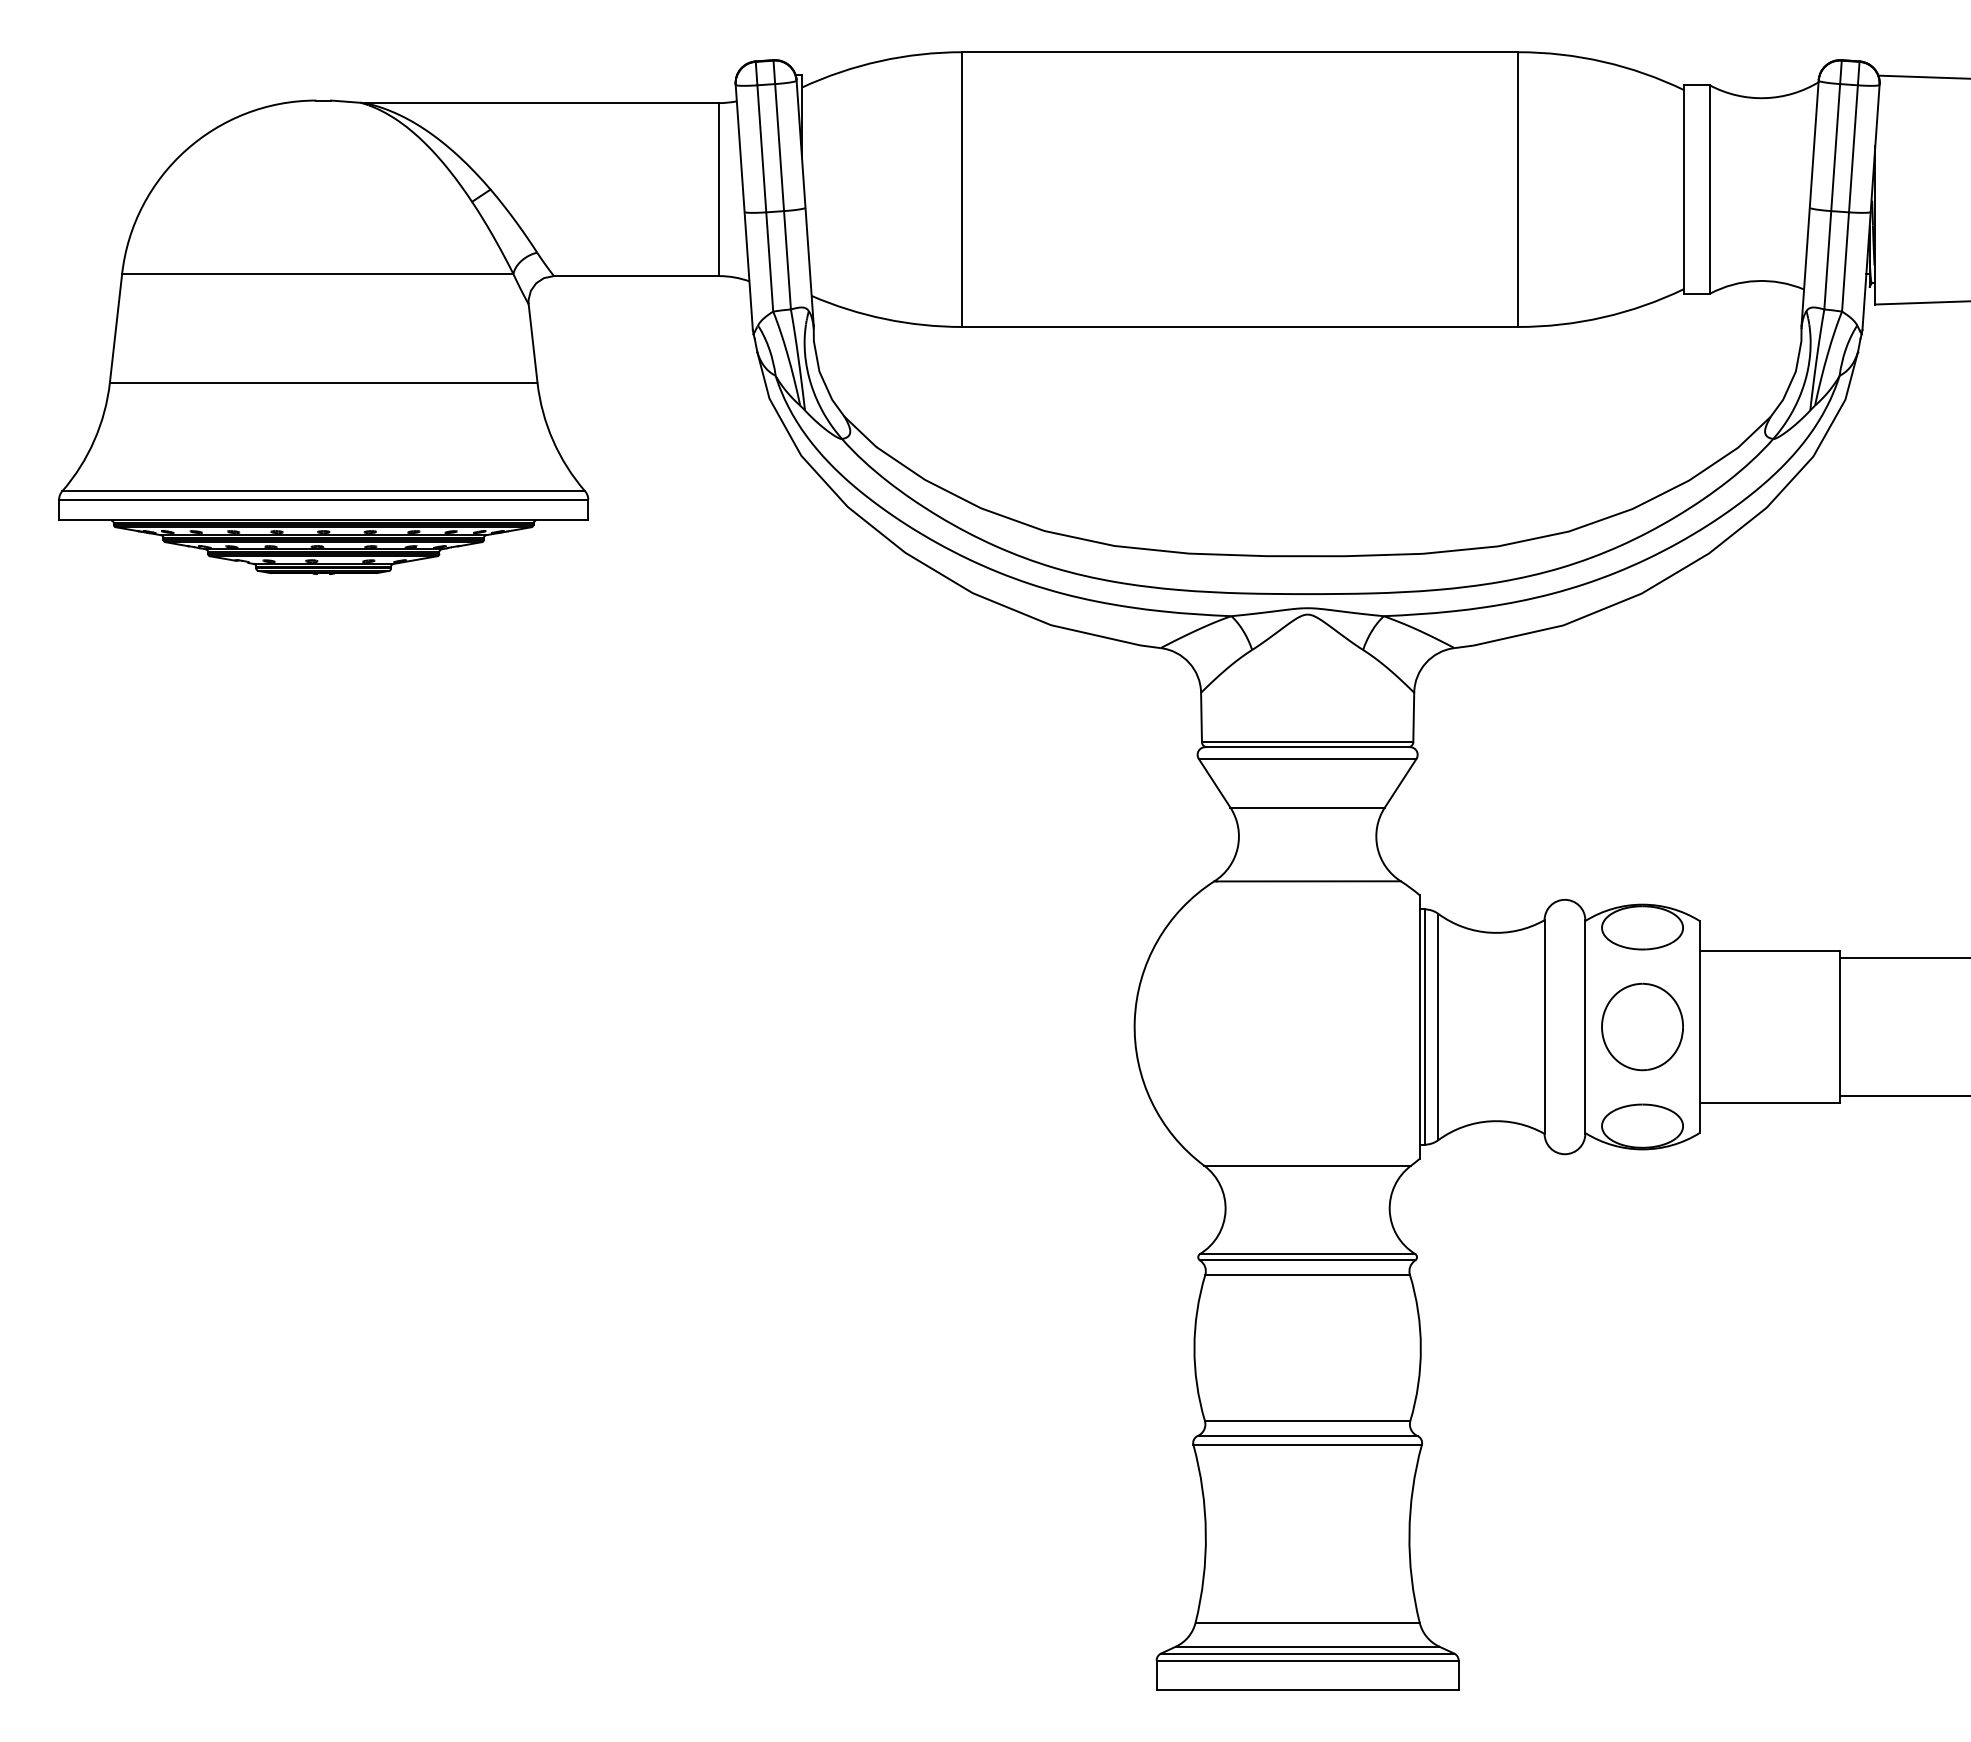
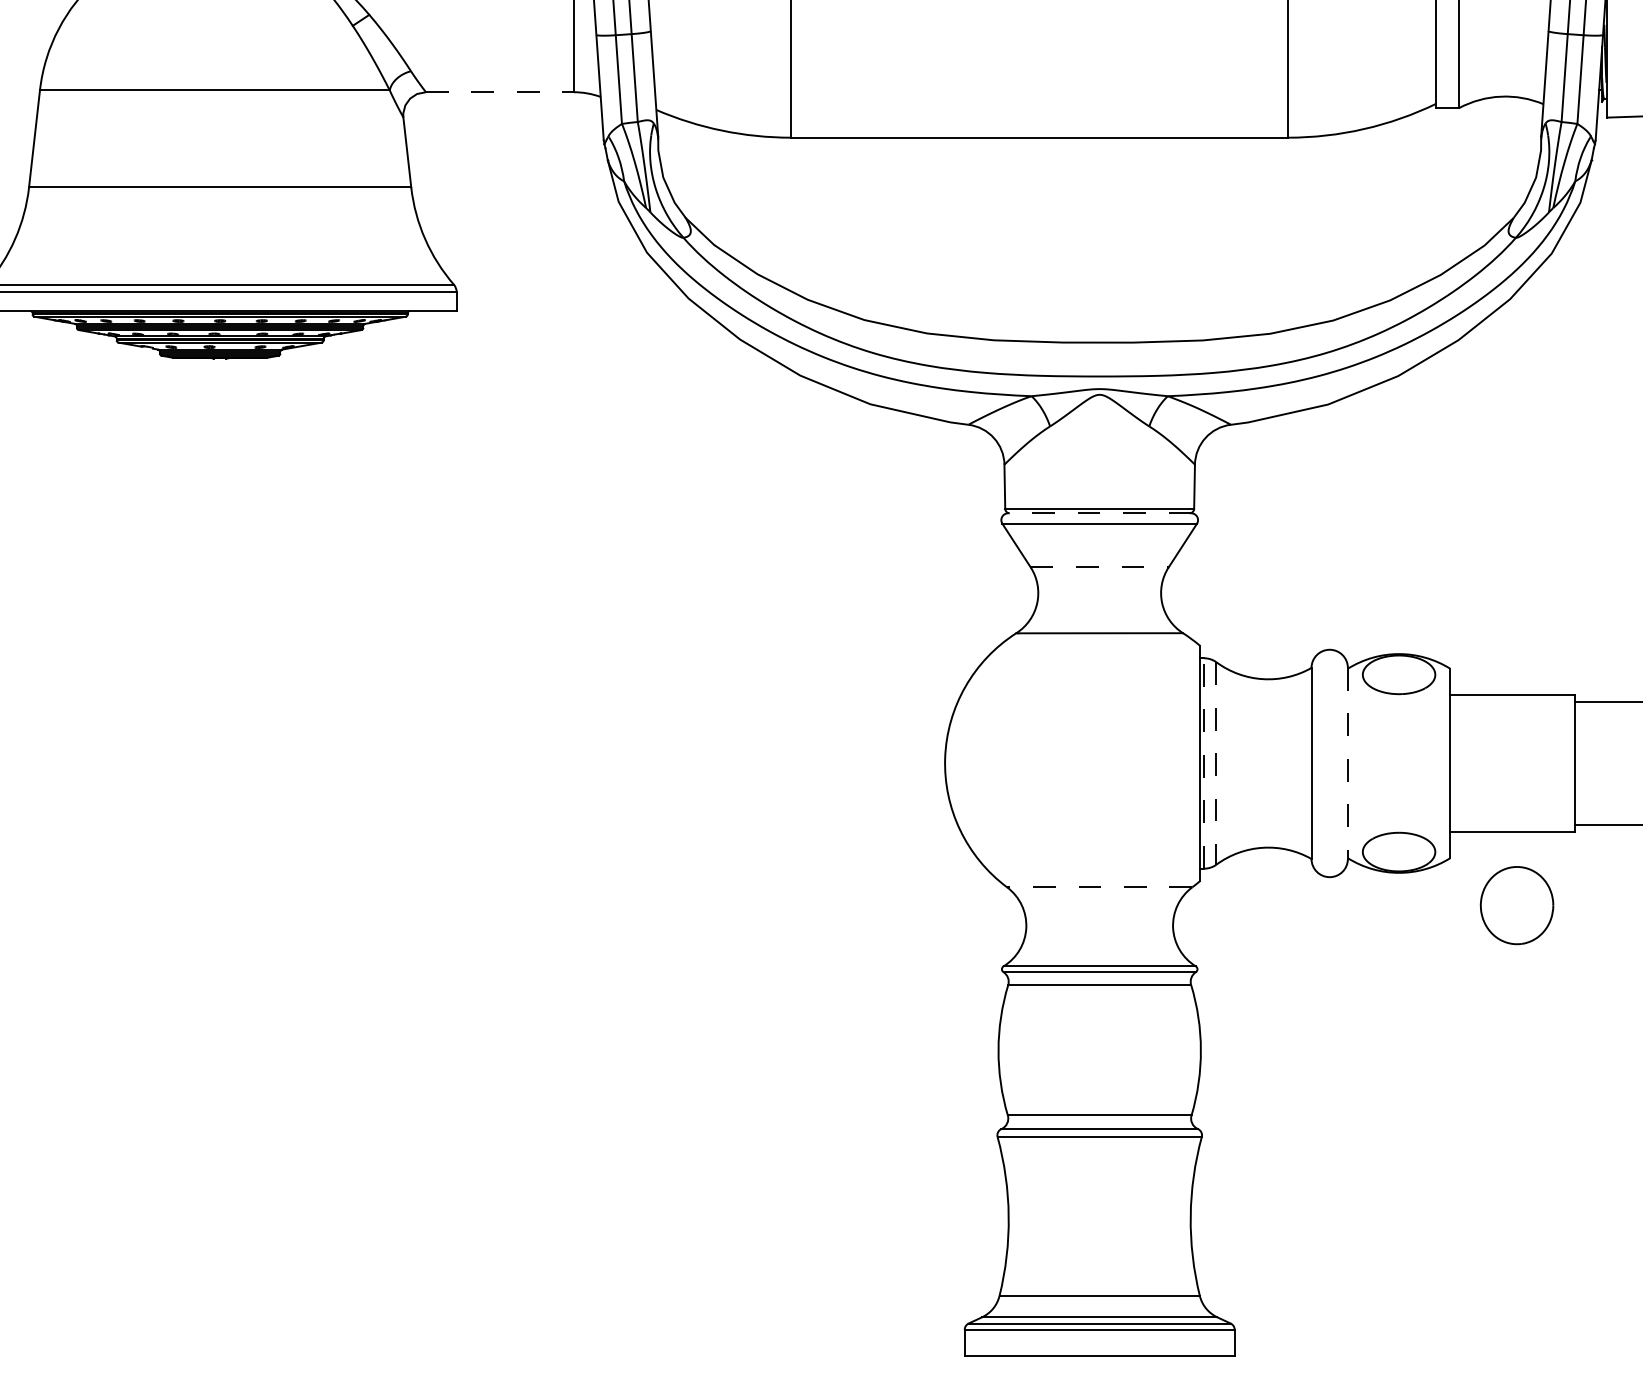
line: (636, 276) -> (499, 92), solid -> dashed
line: (1307, 747) -> (1099, 513), solid -> dashed
line: (1308, 807) -> (1100, 567), solid -> dashed
part: (1642, 1026) -> (1517, 905), moved
line: (1424, 1027) -> (1204, 763), solid -> dashed
line: (1438, 1027) -> (1216, 763), solid -> dashed
line: (1585, 1027) -> (1348, 763), solid -> dashed
line: (1307, 1165) -> (1099, 887), solid -> dashed

